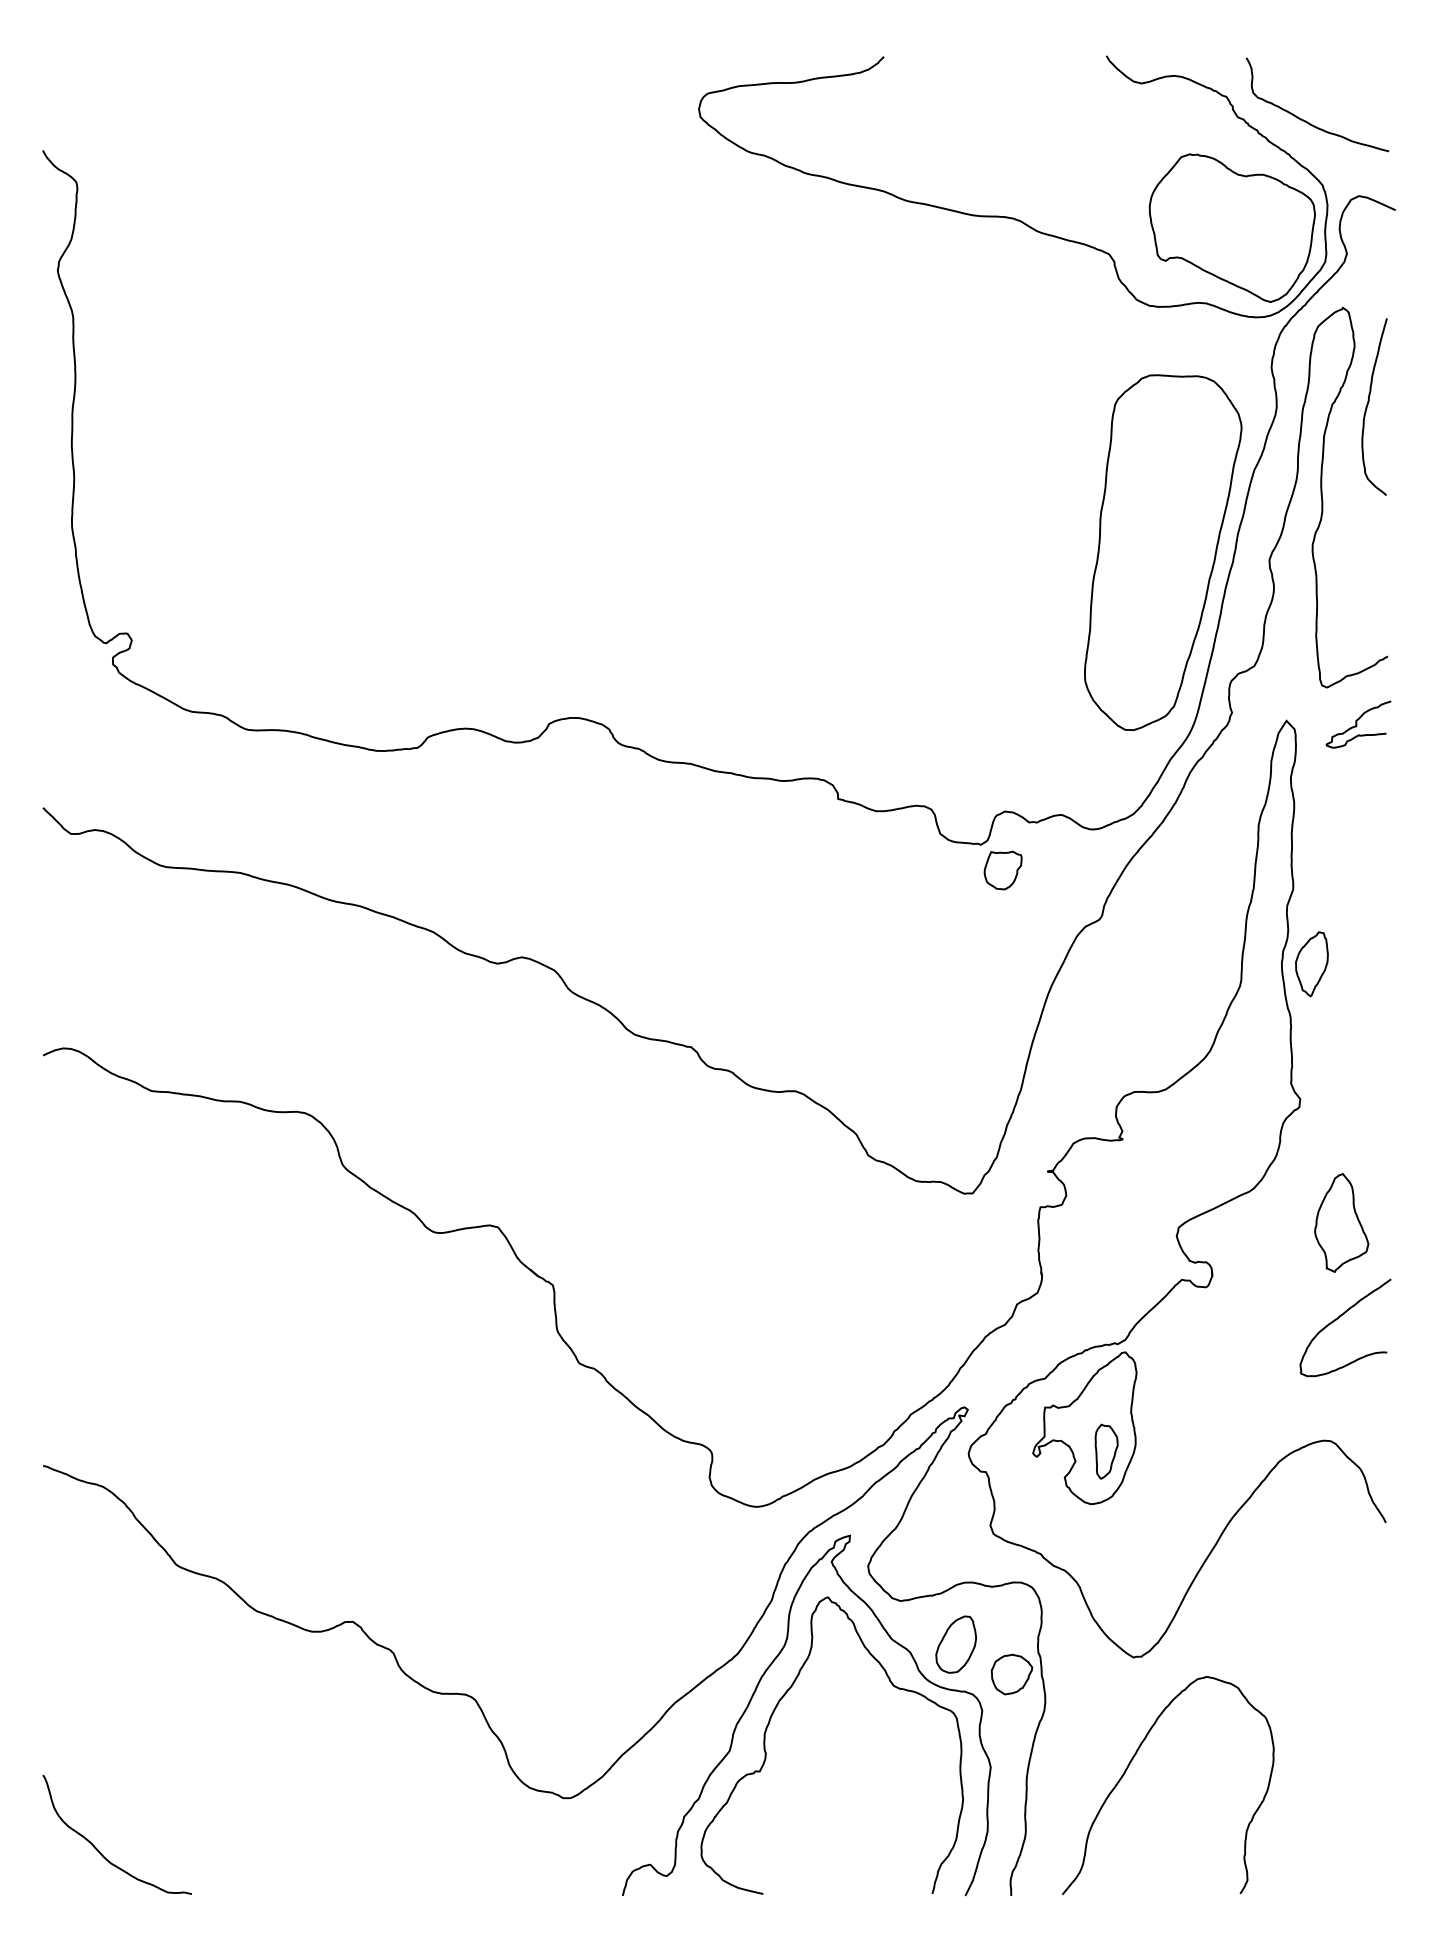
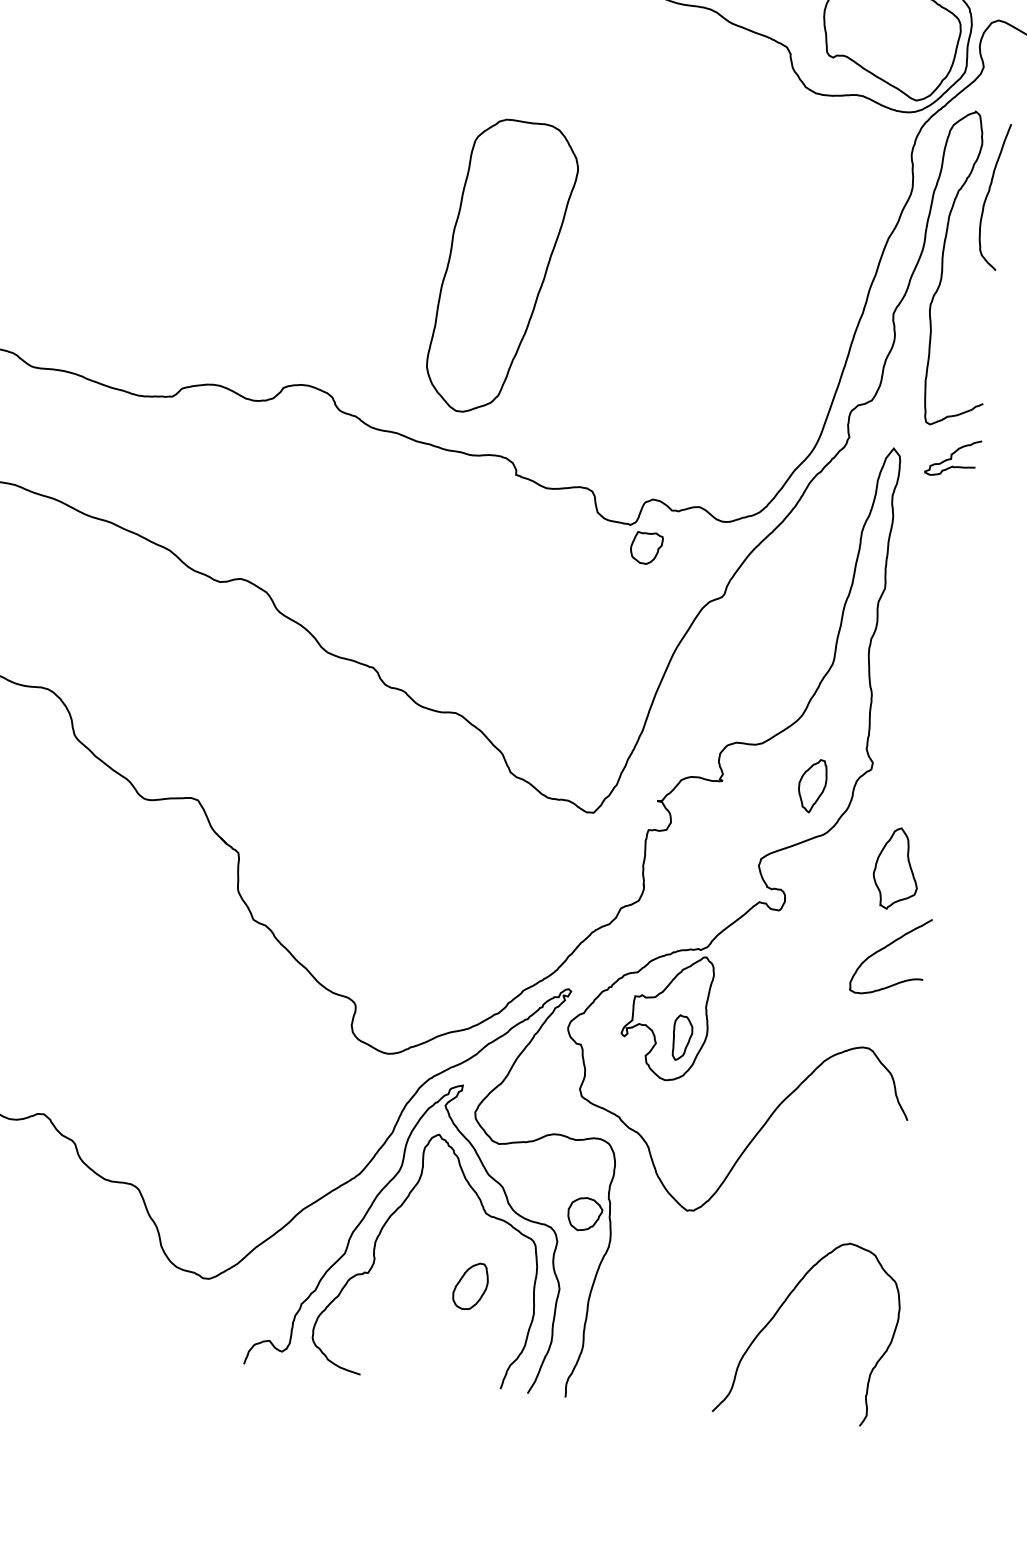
part: (1163, 552) -> (502, 267), moved
part: (1311, 964) -> (812, 786), moved
part: (955, 1644) -> (470, 1286), moved
curve: (1129, 1766) -> (778, 1311), moved

